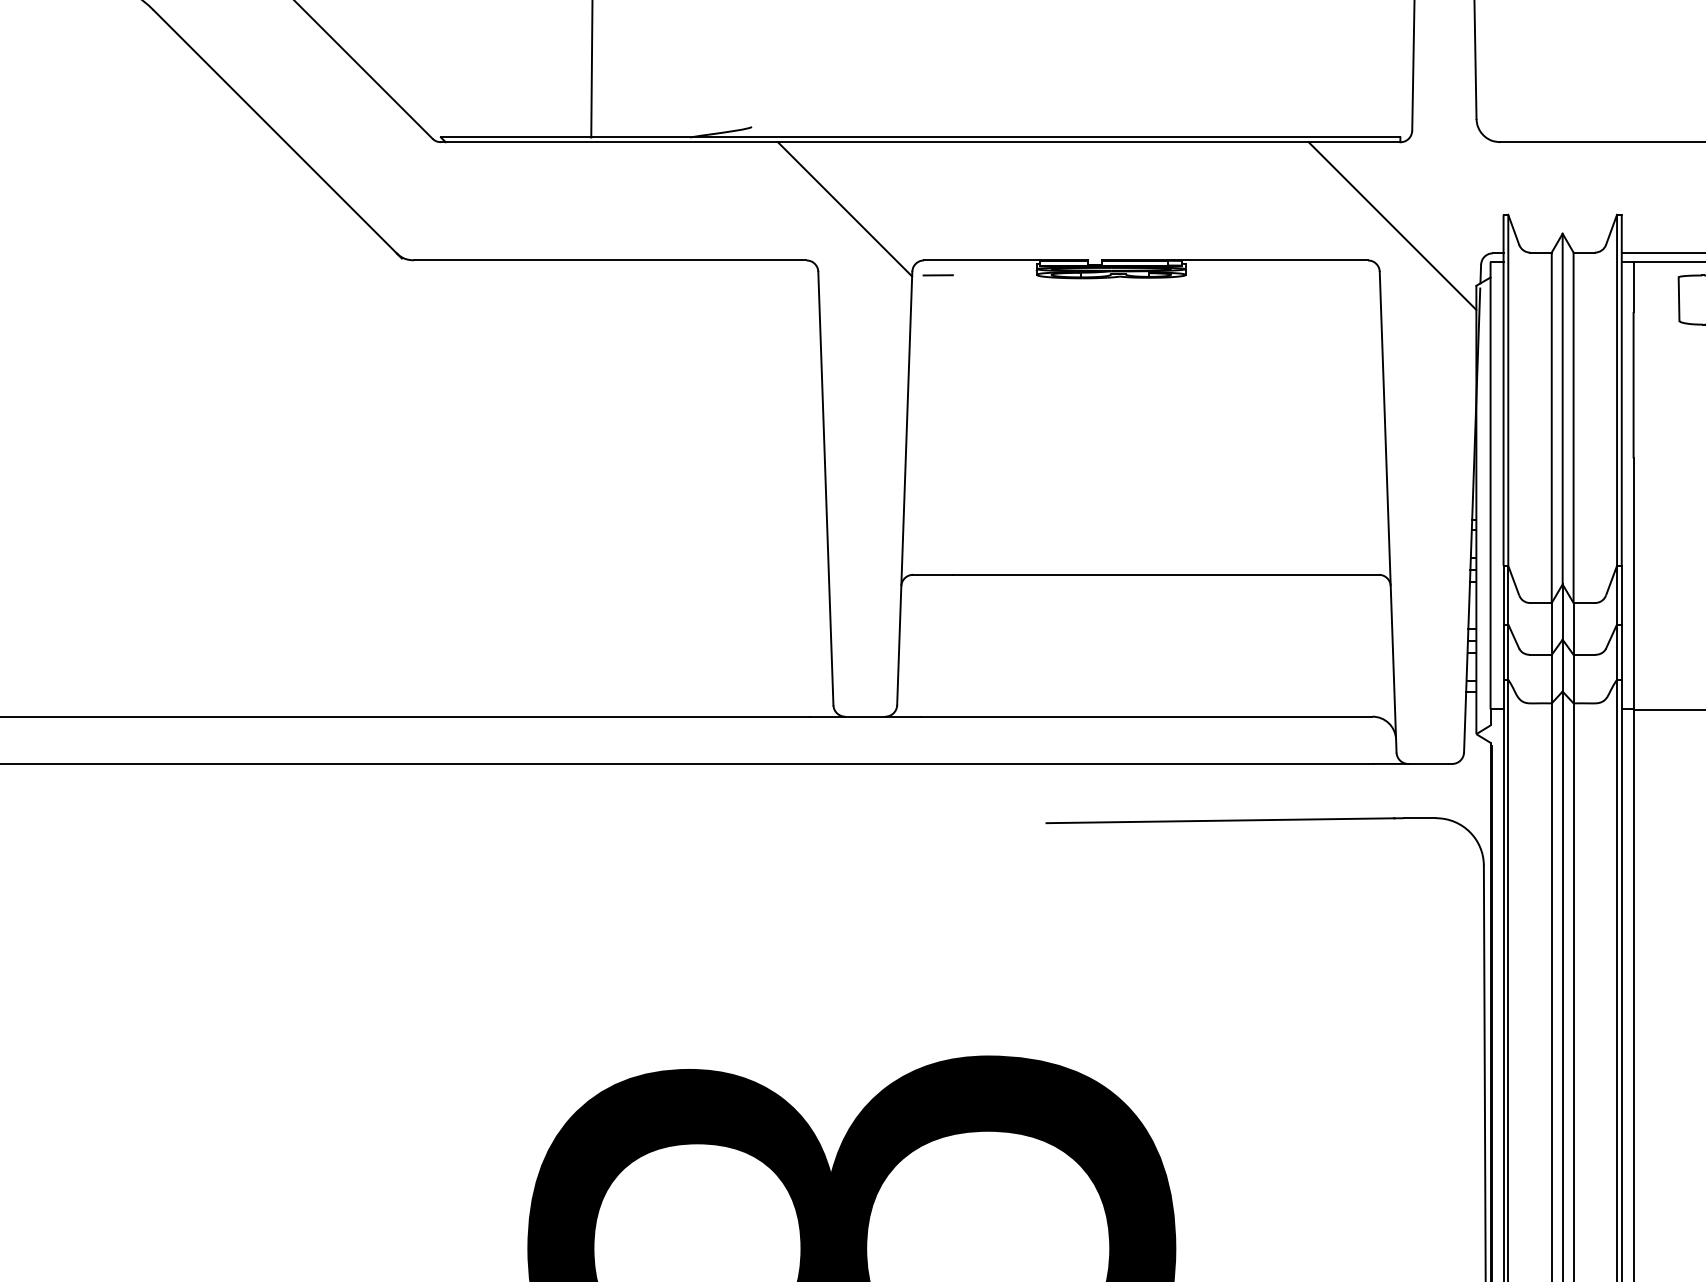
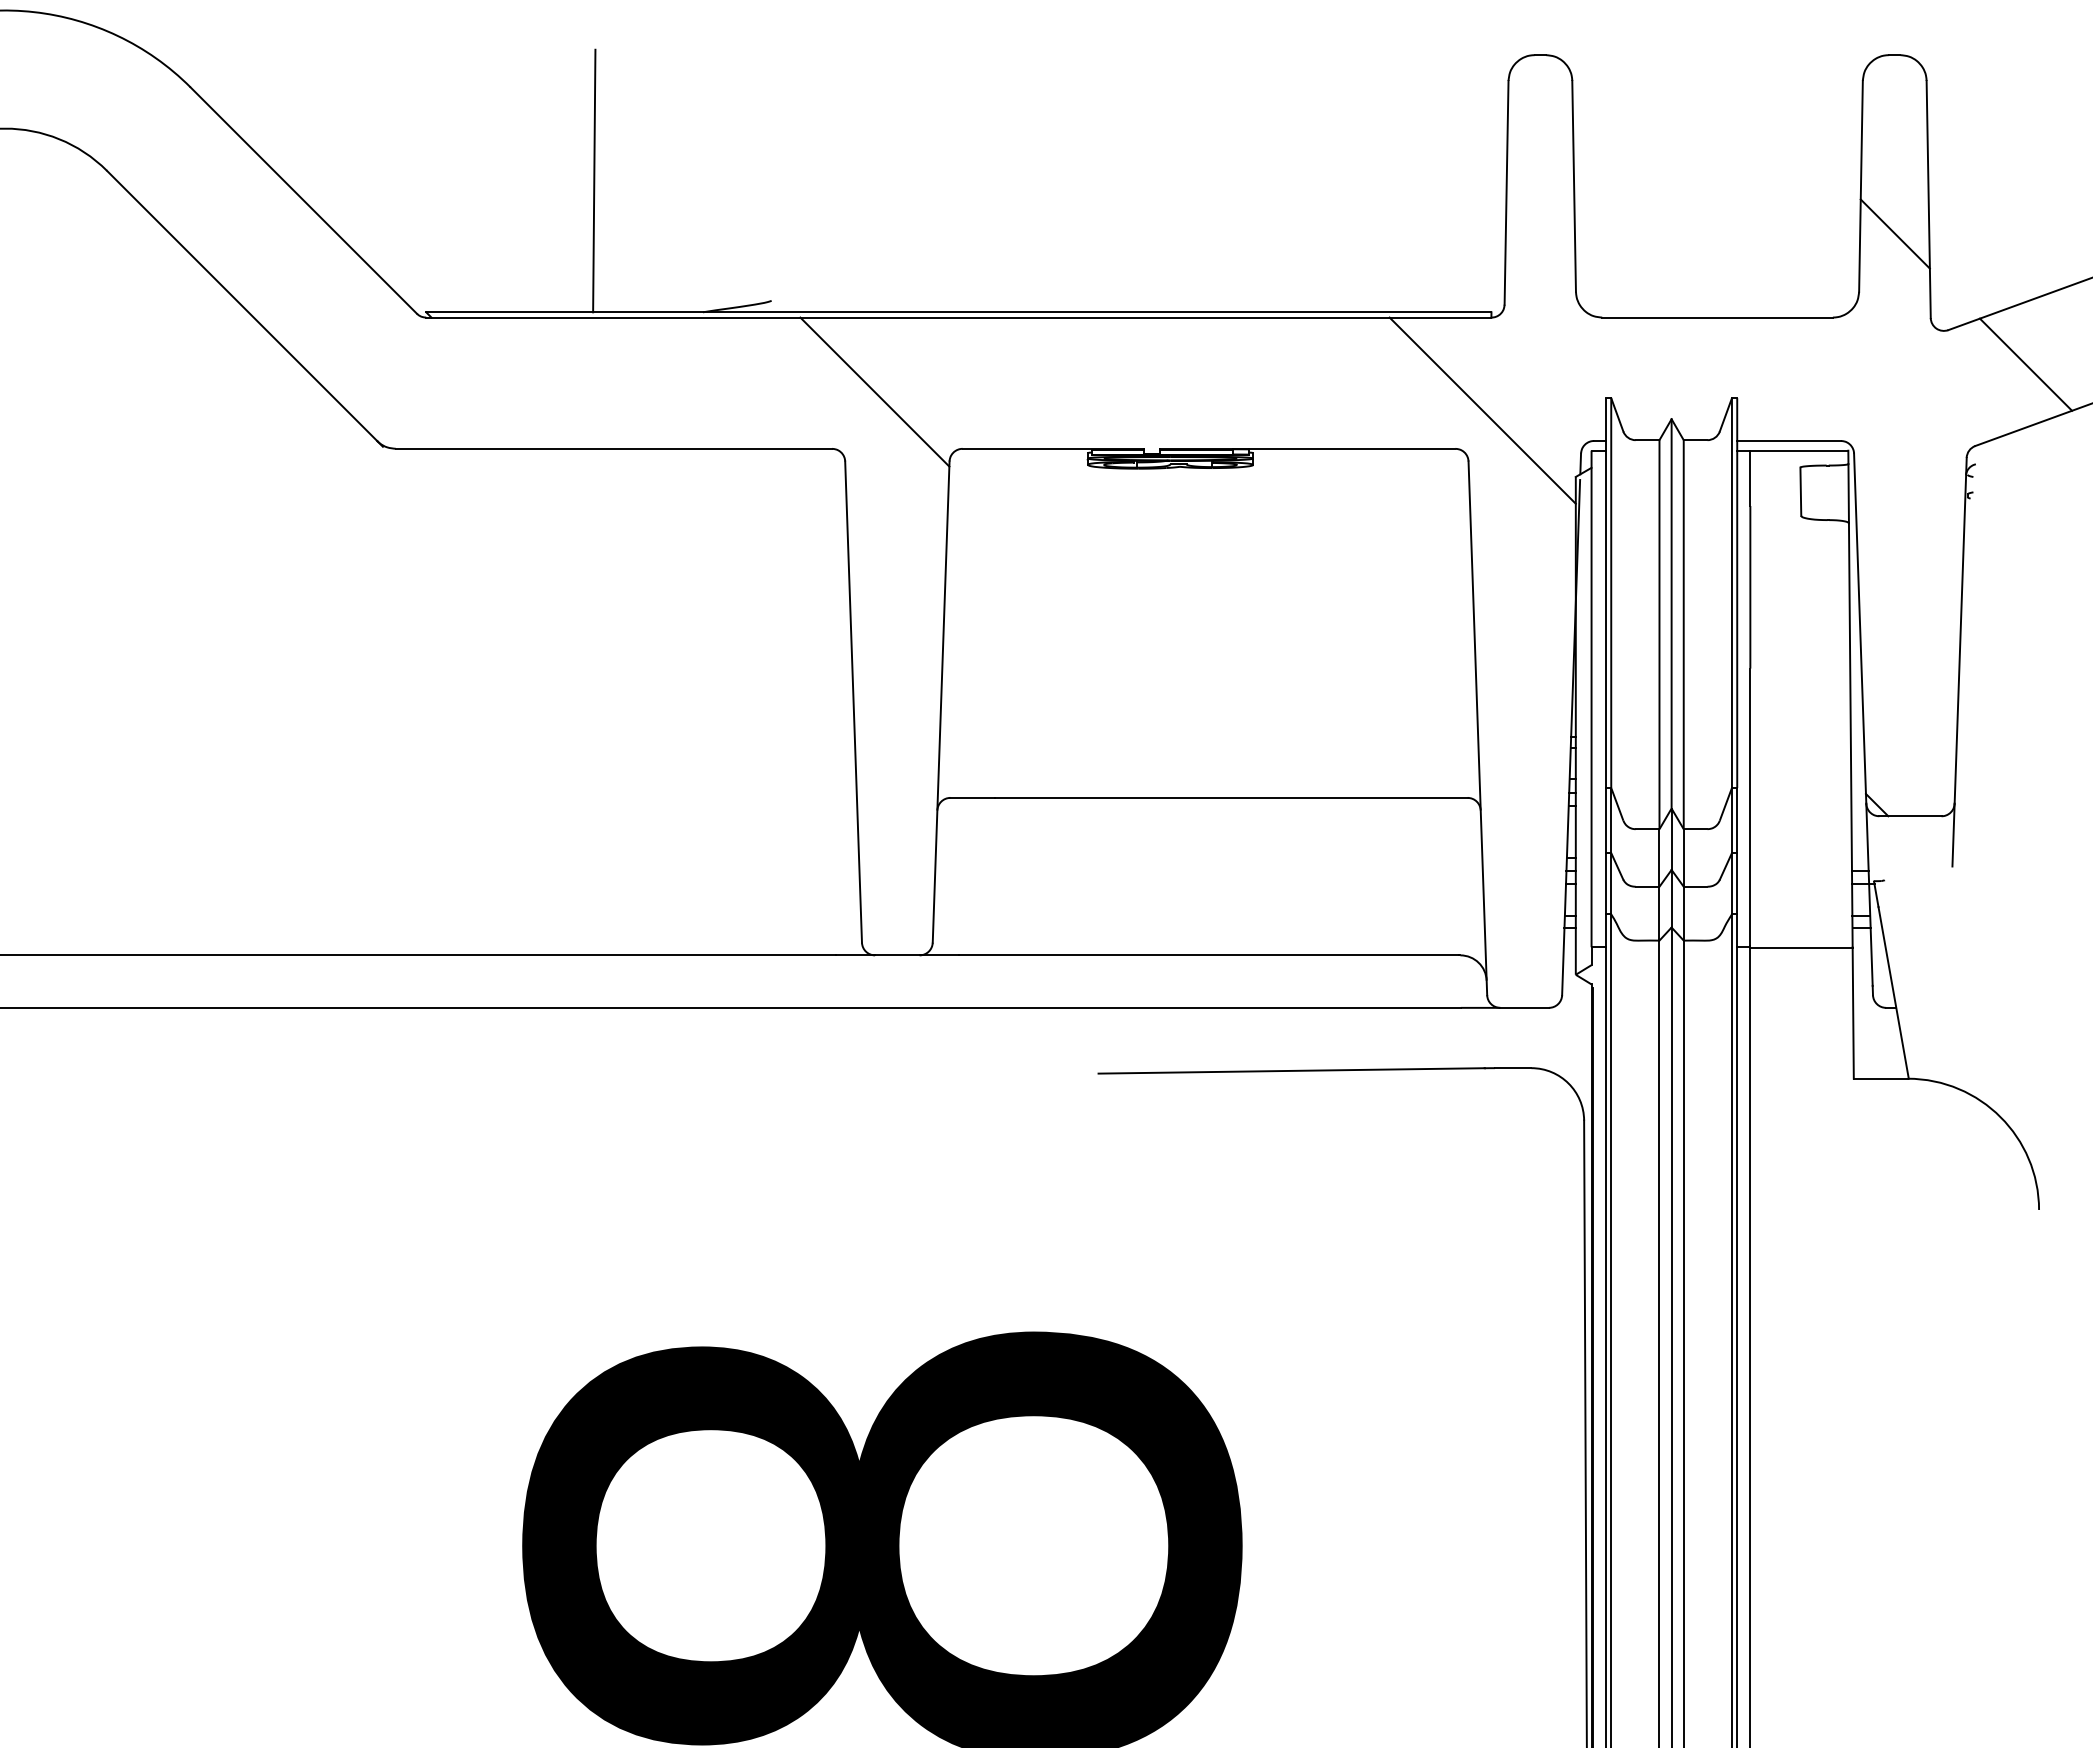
line: (938, 275) -> (978, 465), removed

